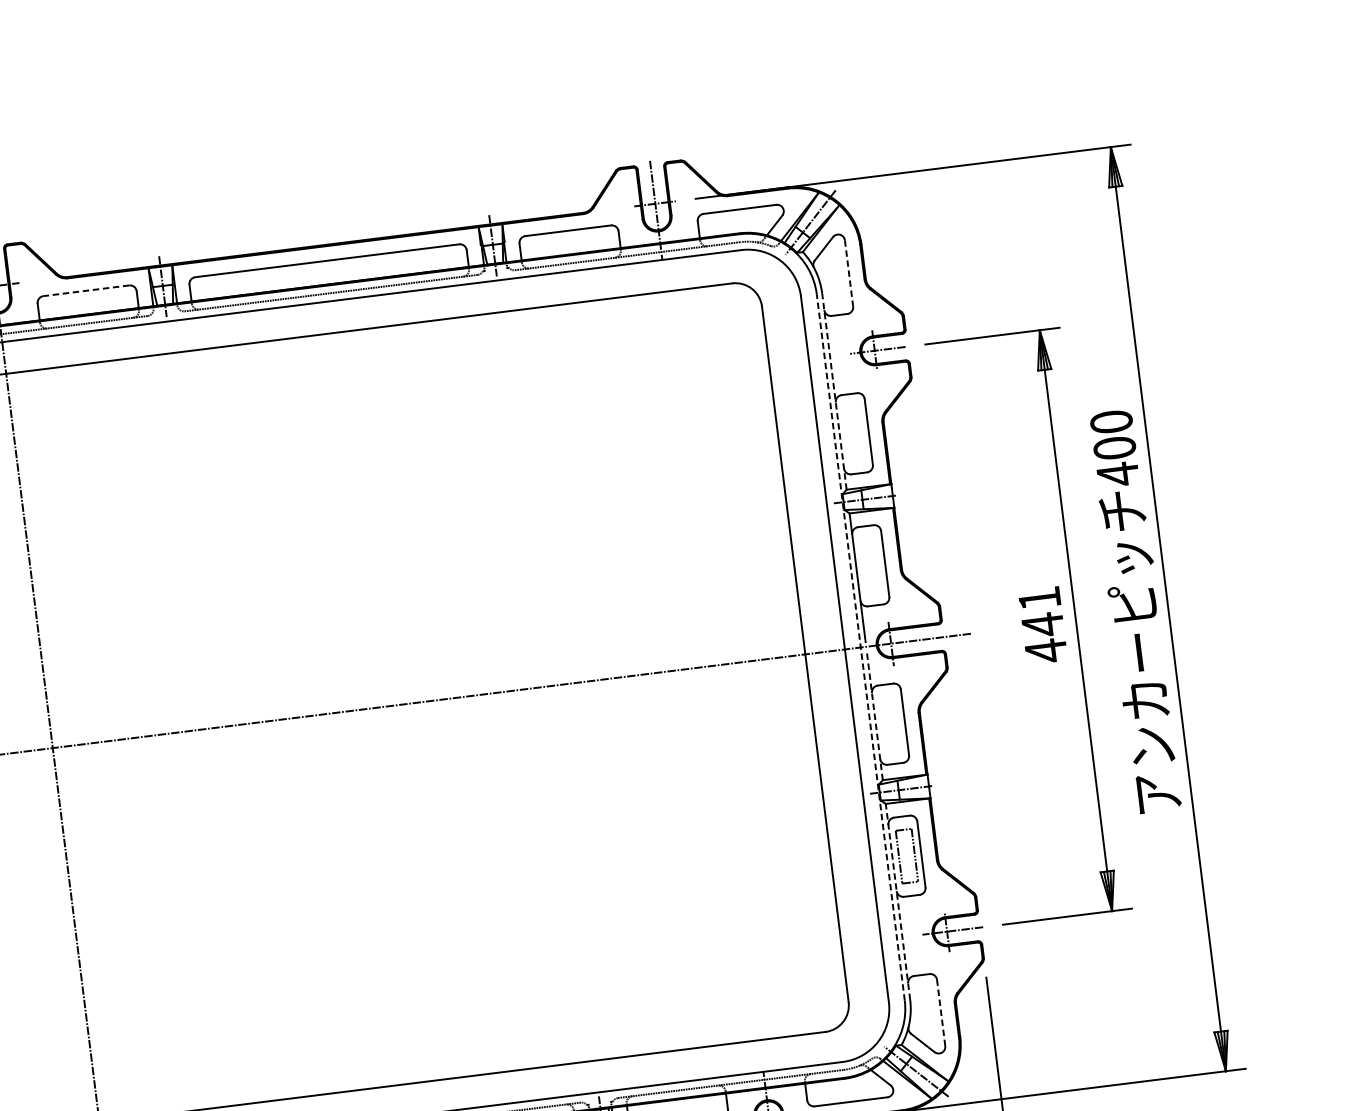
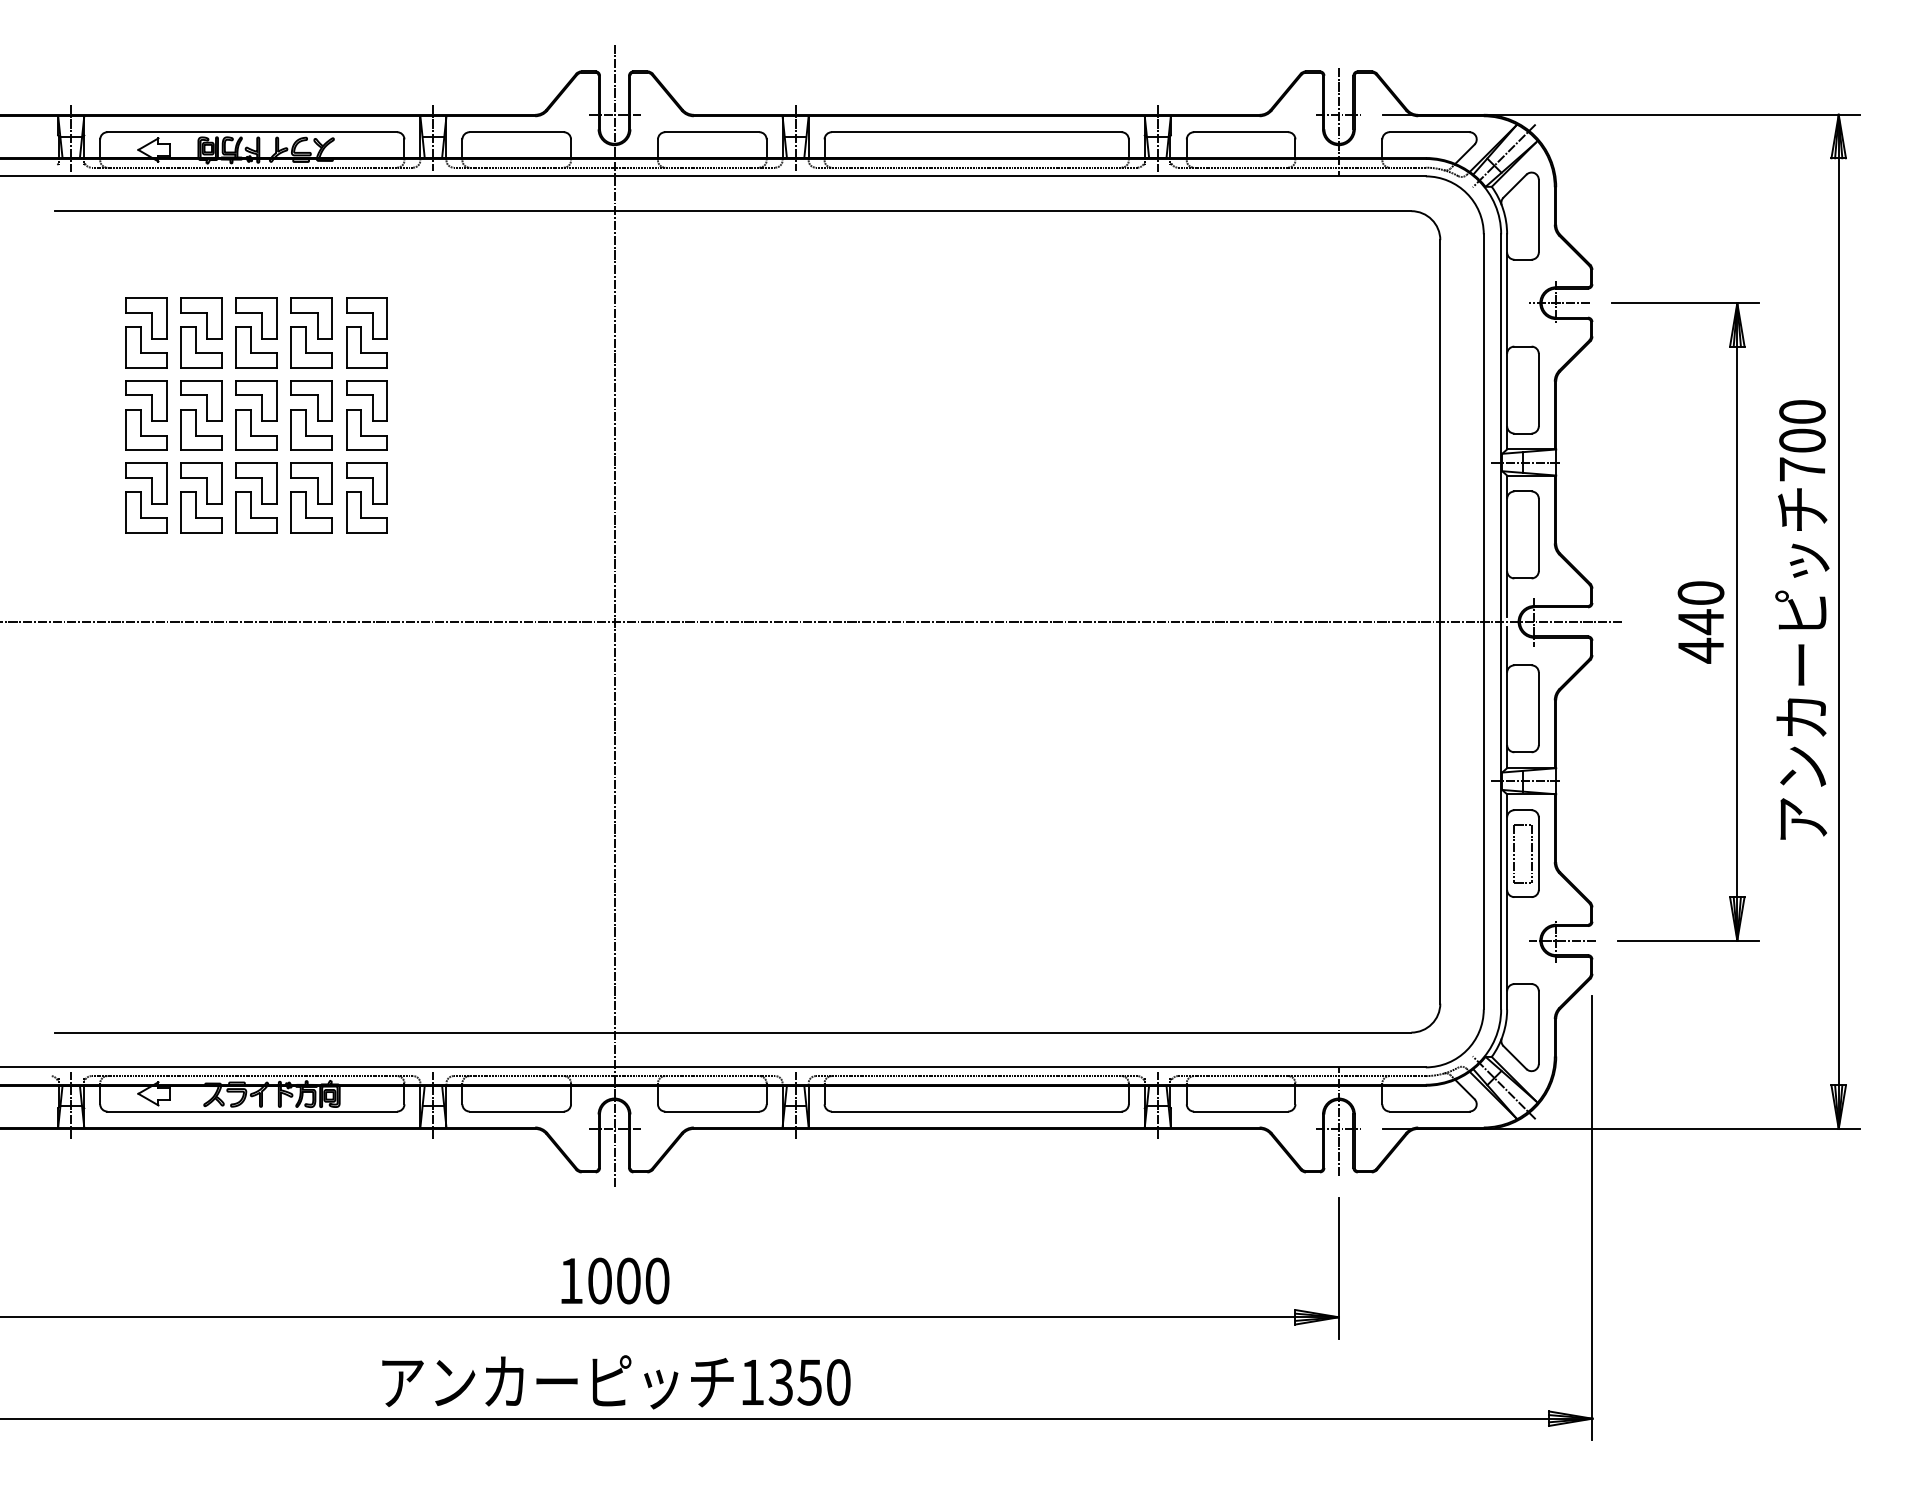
line: (848, 273) -> (1538, 216), dashed -> solid
line: (85, 291) -> (711, 132), dashed -> solid
line: (834, 391) -> (1507, 341), dashed -> solid
text: (1118, 474) -> (1802, 469), 400 -> 700
text: (1039, 598) -> (1700, 592), 441 -> 440
line: (861, 647) -> (1501, 621), dashed -> solid
line: (875, 715) -> (1507, 697), dashed -> solid
line: (898, 901) -> (1507, 901), dashed -> solid
line: (940, 1012) -> (1538, 1027), dashed -> solid

